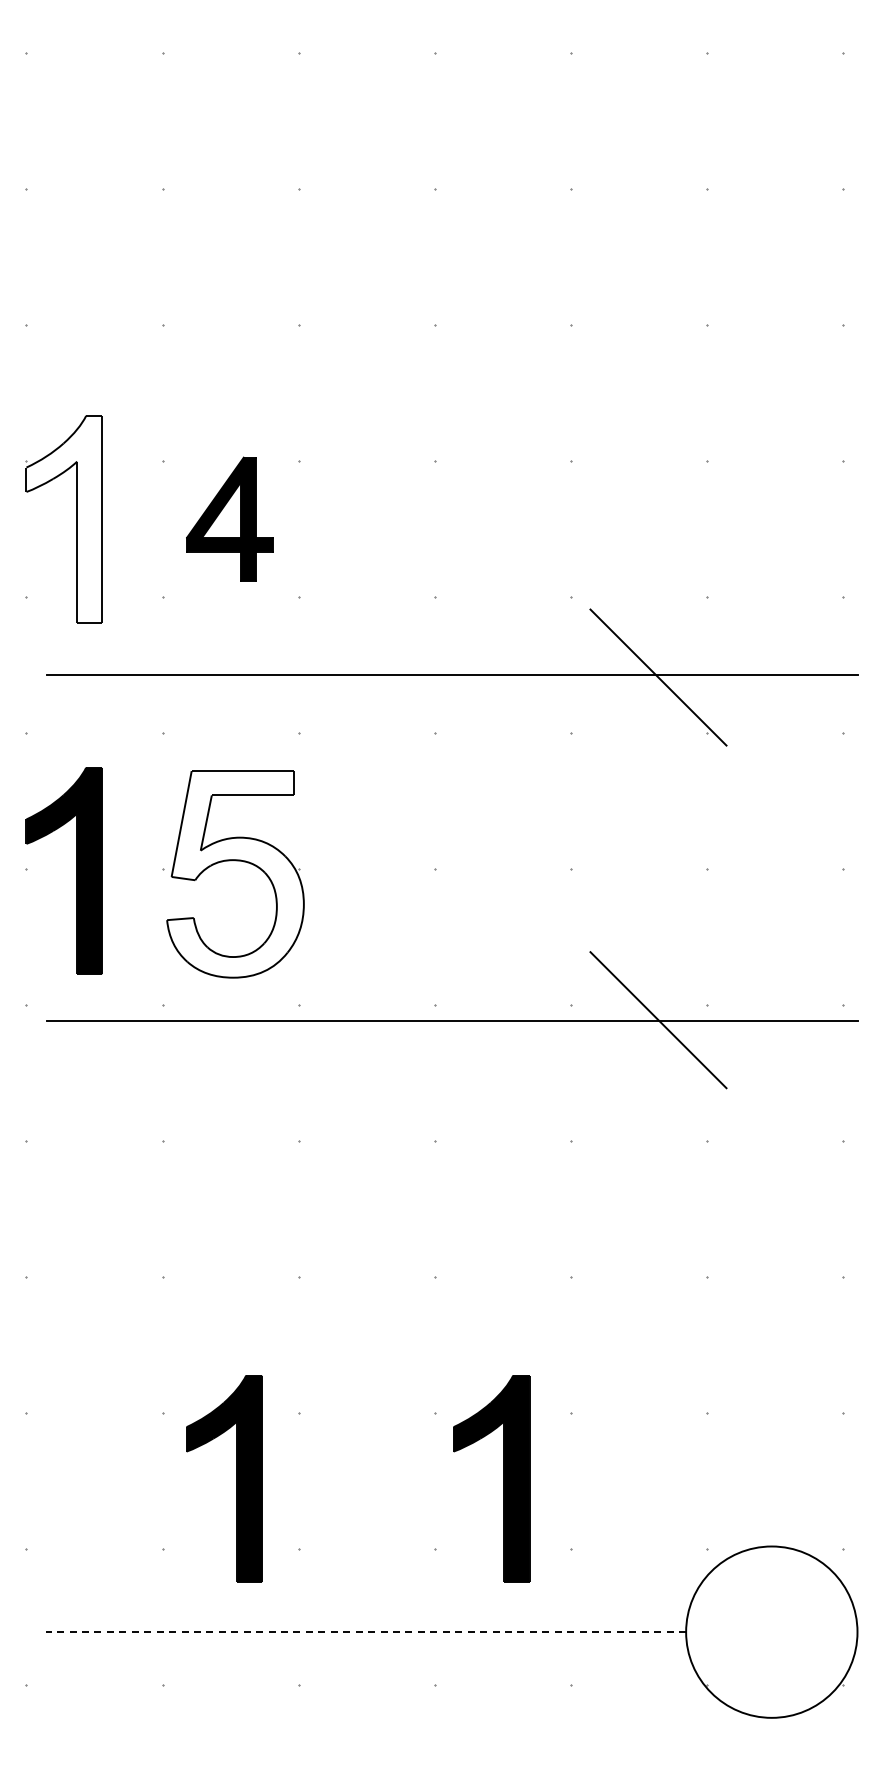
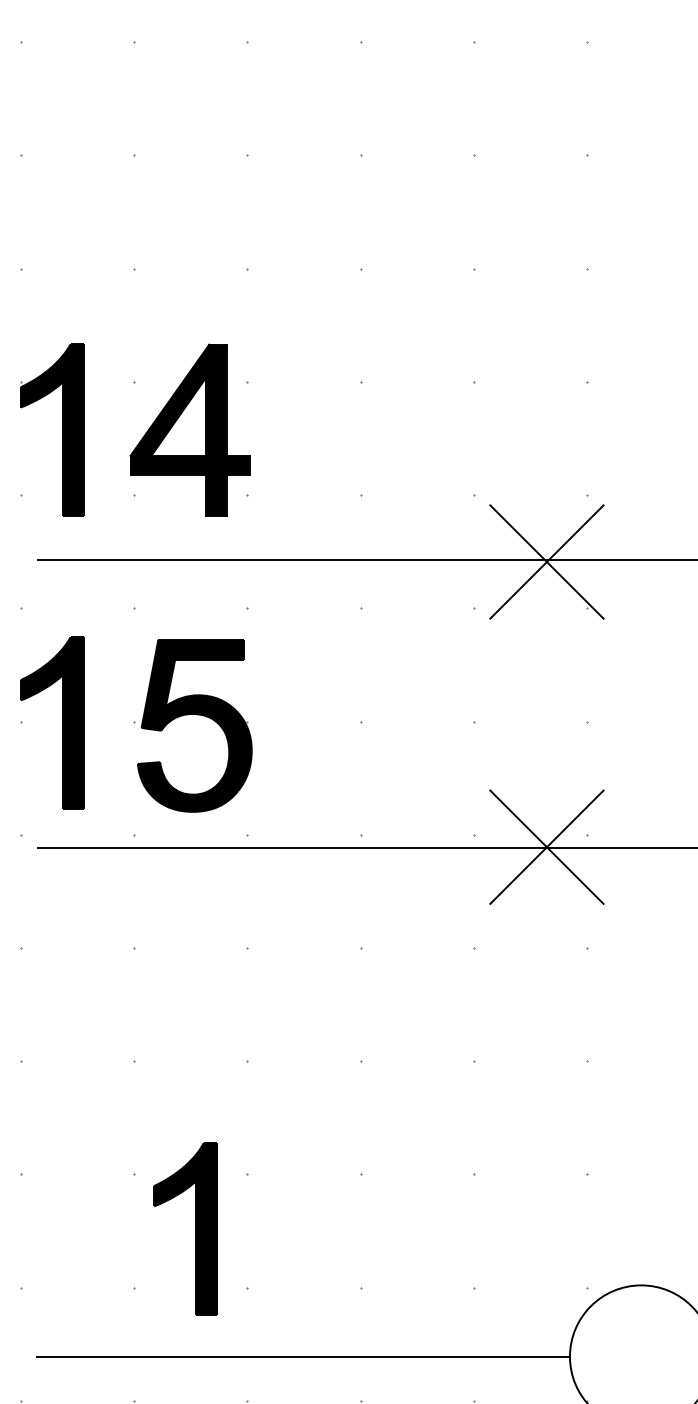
fill: (64, 518) -> (52, 429), added
part: (229, 519) -> (189, 430), size x1.67
line: (658, 677) -> (546, 561), added
fill: (235, 874) -> (194, 725), added
line: (658, 1020) -> (546, 847), added
part: (503, 1478) -> (417, 1228), removed
line: (366, 1632) -> (303, 1356), dashed -> solid

